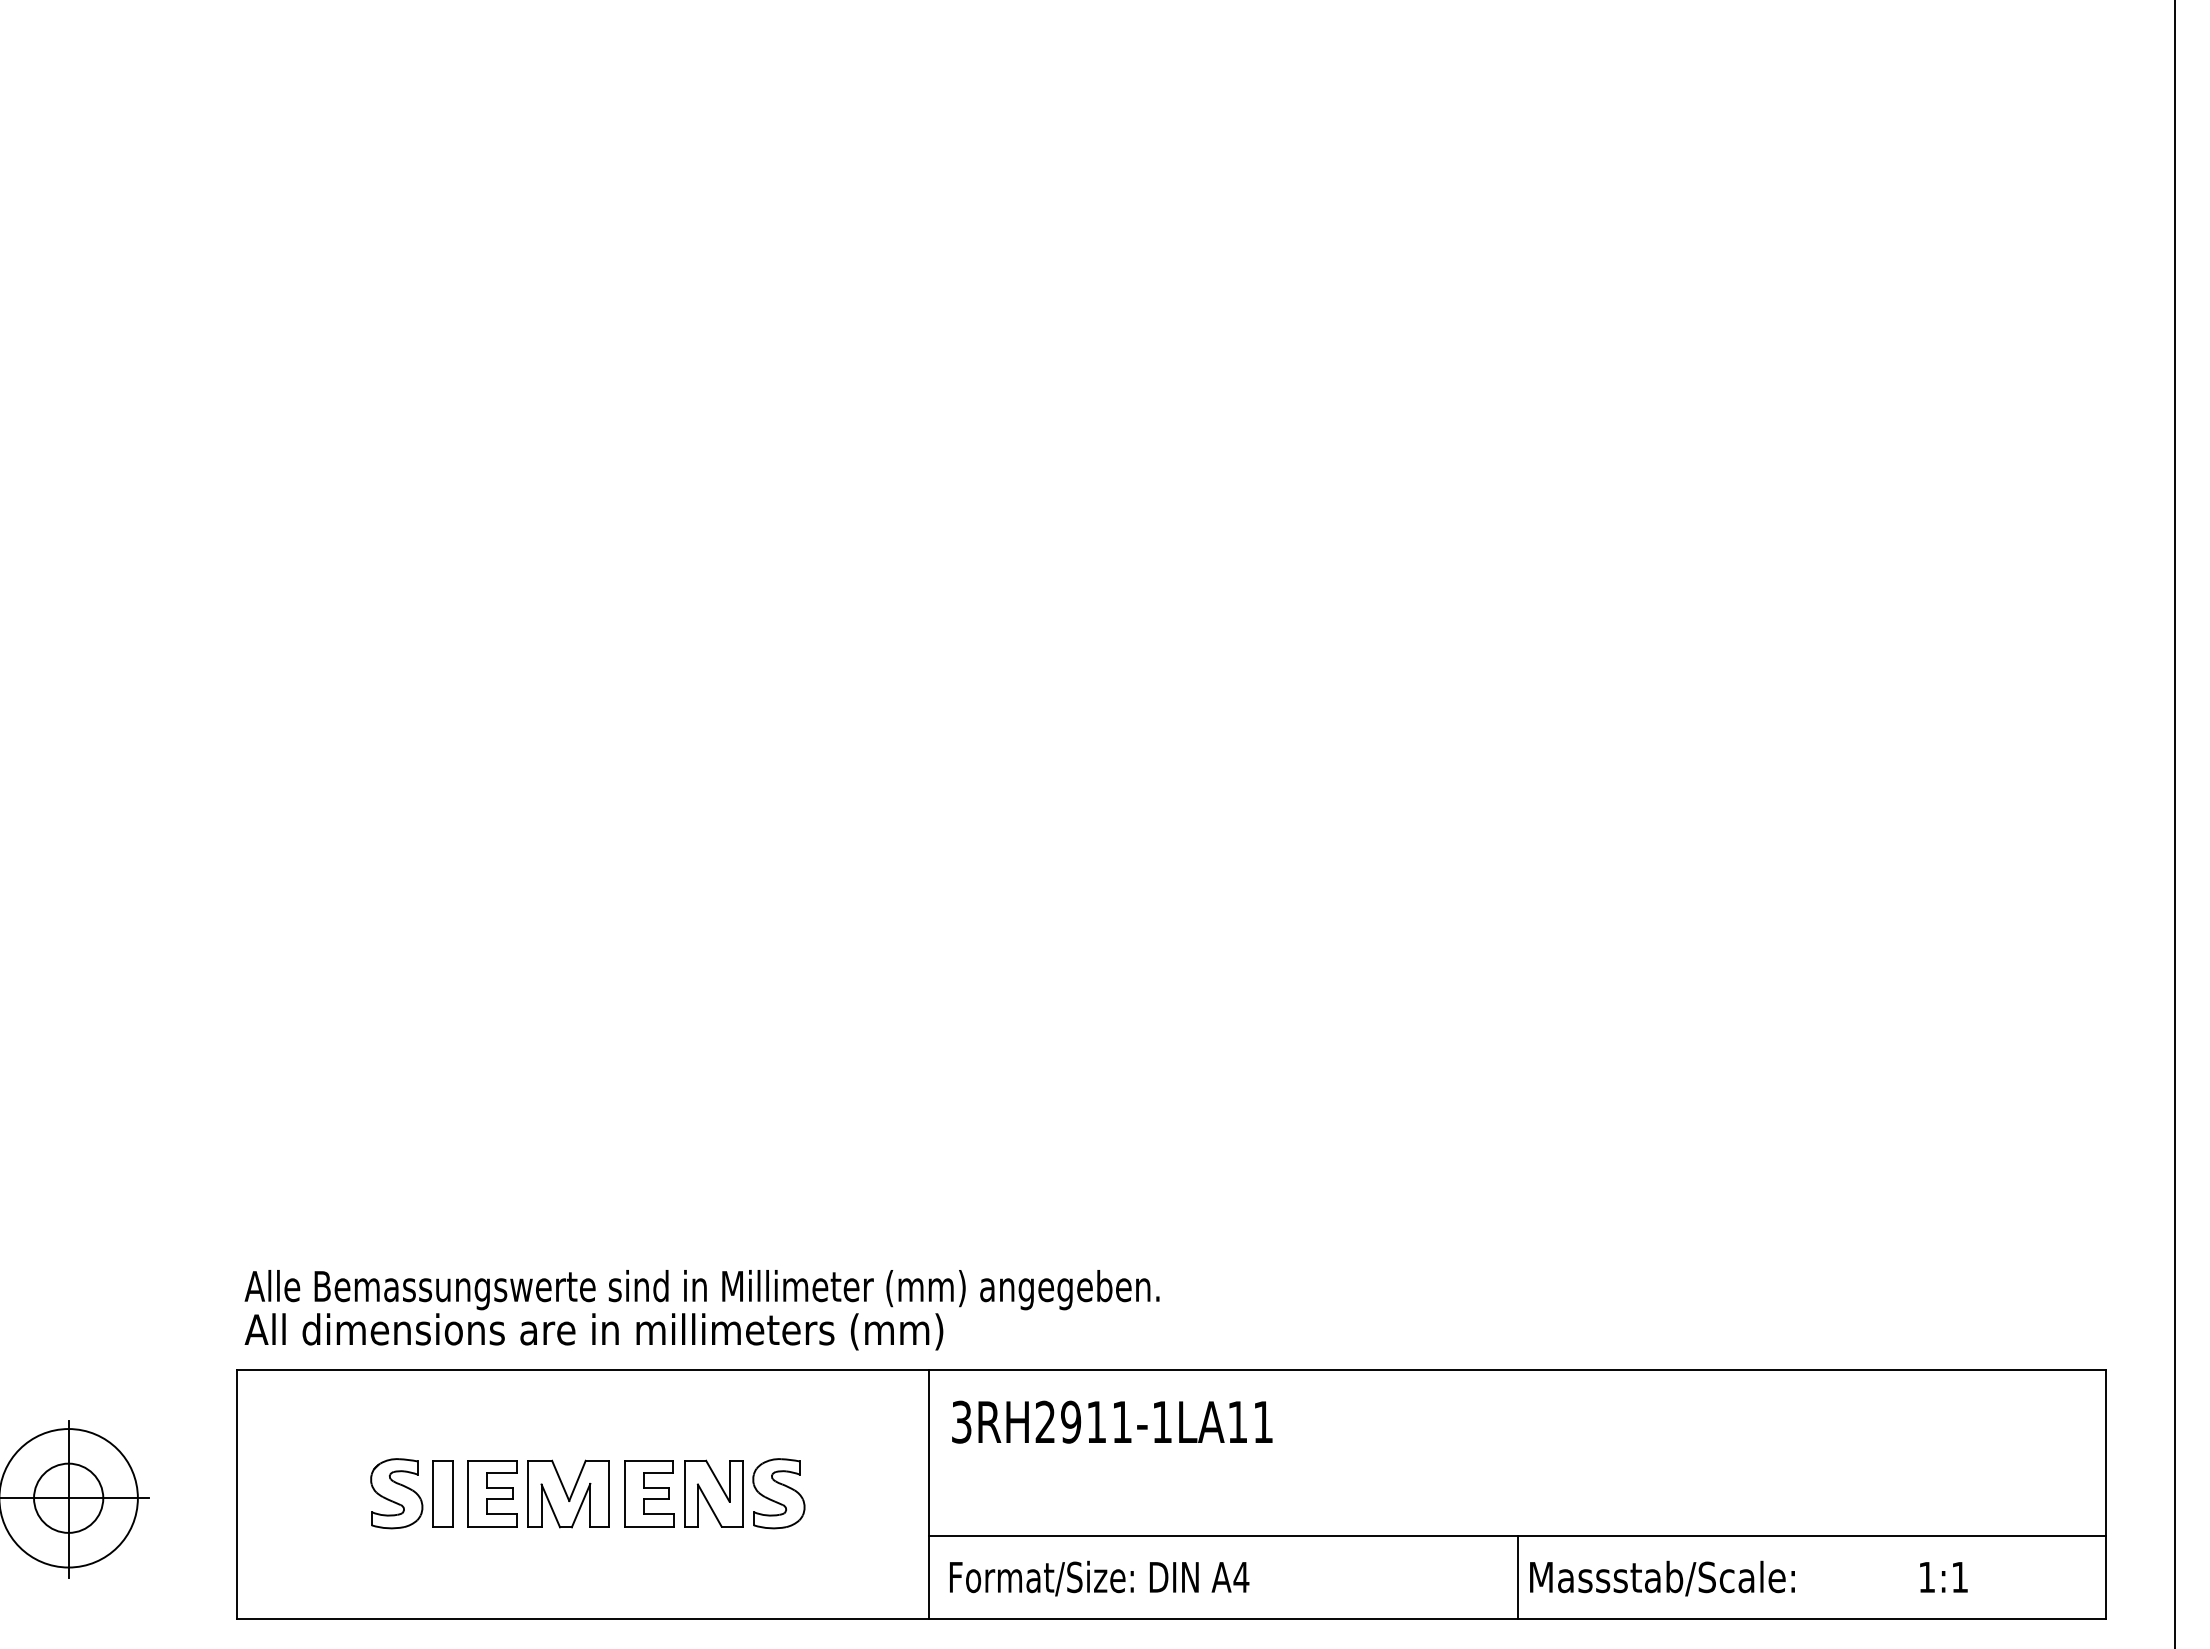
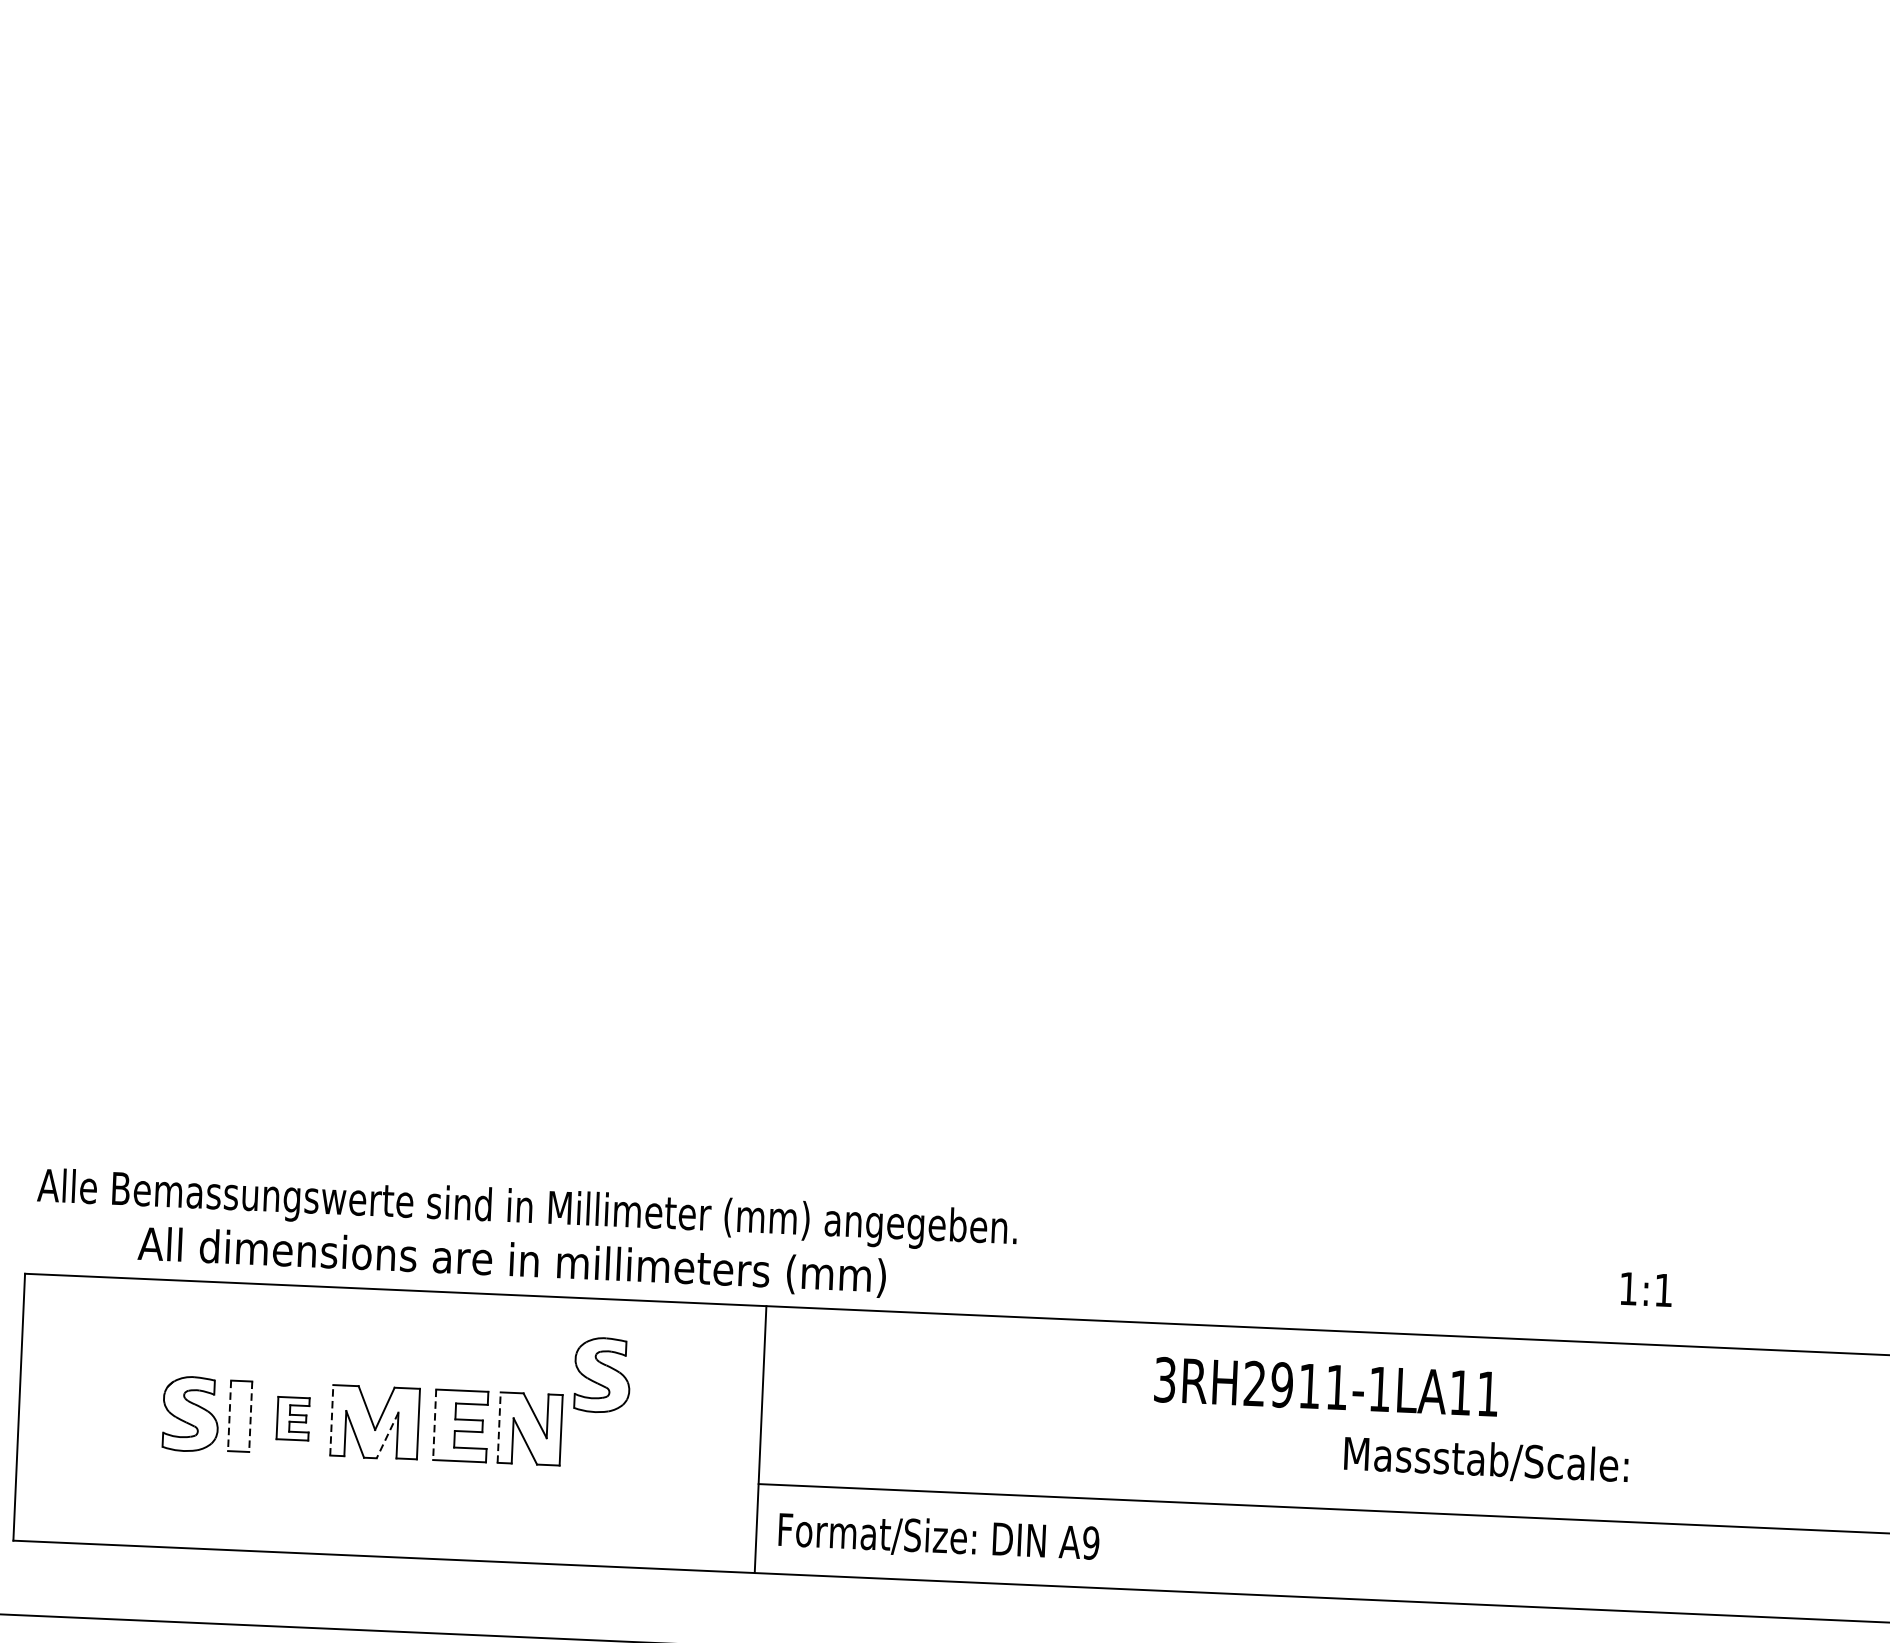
text: (593, 1331) -> (511, 1261), moved
text: (1112, 1421) -> (1326, 1386), moved
line: (432, 1493) -> (229, 1415), solid -> dashed
line: (452, 1493) -> (250, 1416), solid -> dashed
part: (492, 1493) -> (293, 1418), size x0.6
line: (528, 1493) -> (331, 1420), solid -> dashed
line: (624, 1493) -> (434, 1424), solid -> dashed
line: (684, 1493) -> (498, 1427), solid -> dashed
part: (778, 1493) -> (601, 1375), moved
line: (581, 1505) -> (388, 1435), solid -> dashed
line: (1517, 1576) -> (1386, 1555), removed
text: (1241, 1577) -> (1091, 1543), A4 -> A9
text: (1943, 1577) -> (1646, 1289), moved
text: (1662, 1578) -> (1486, 1460), moved

